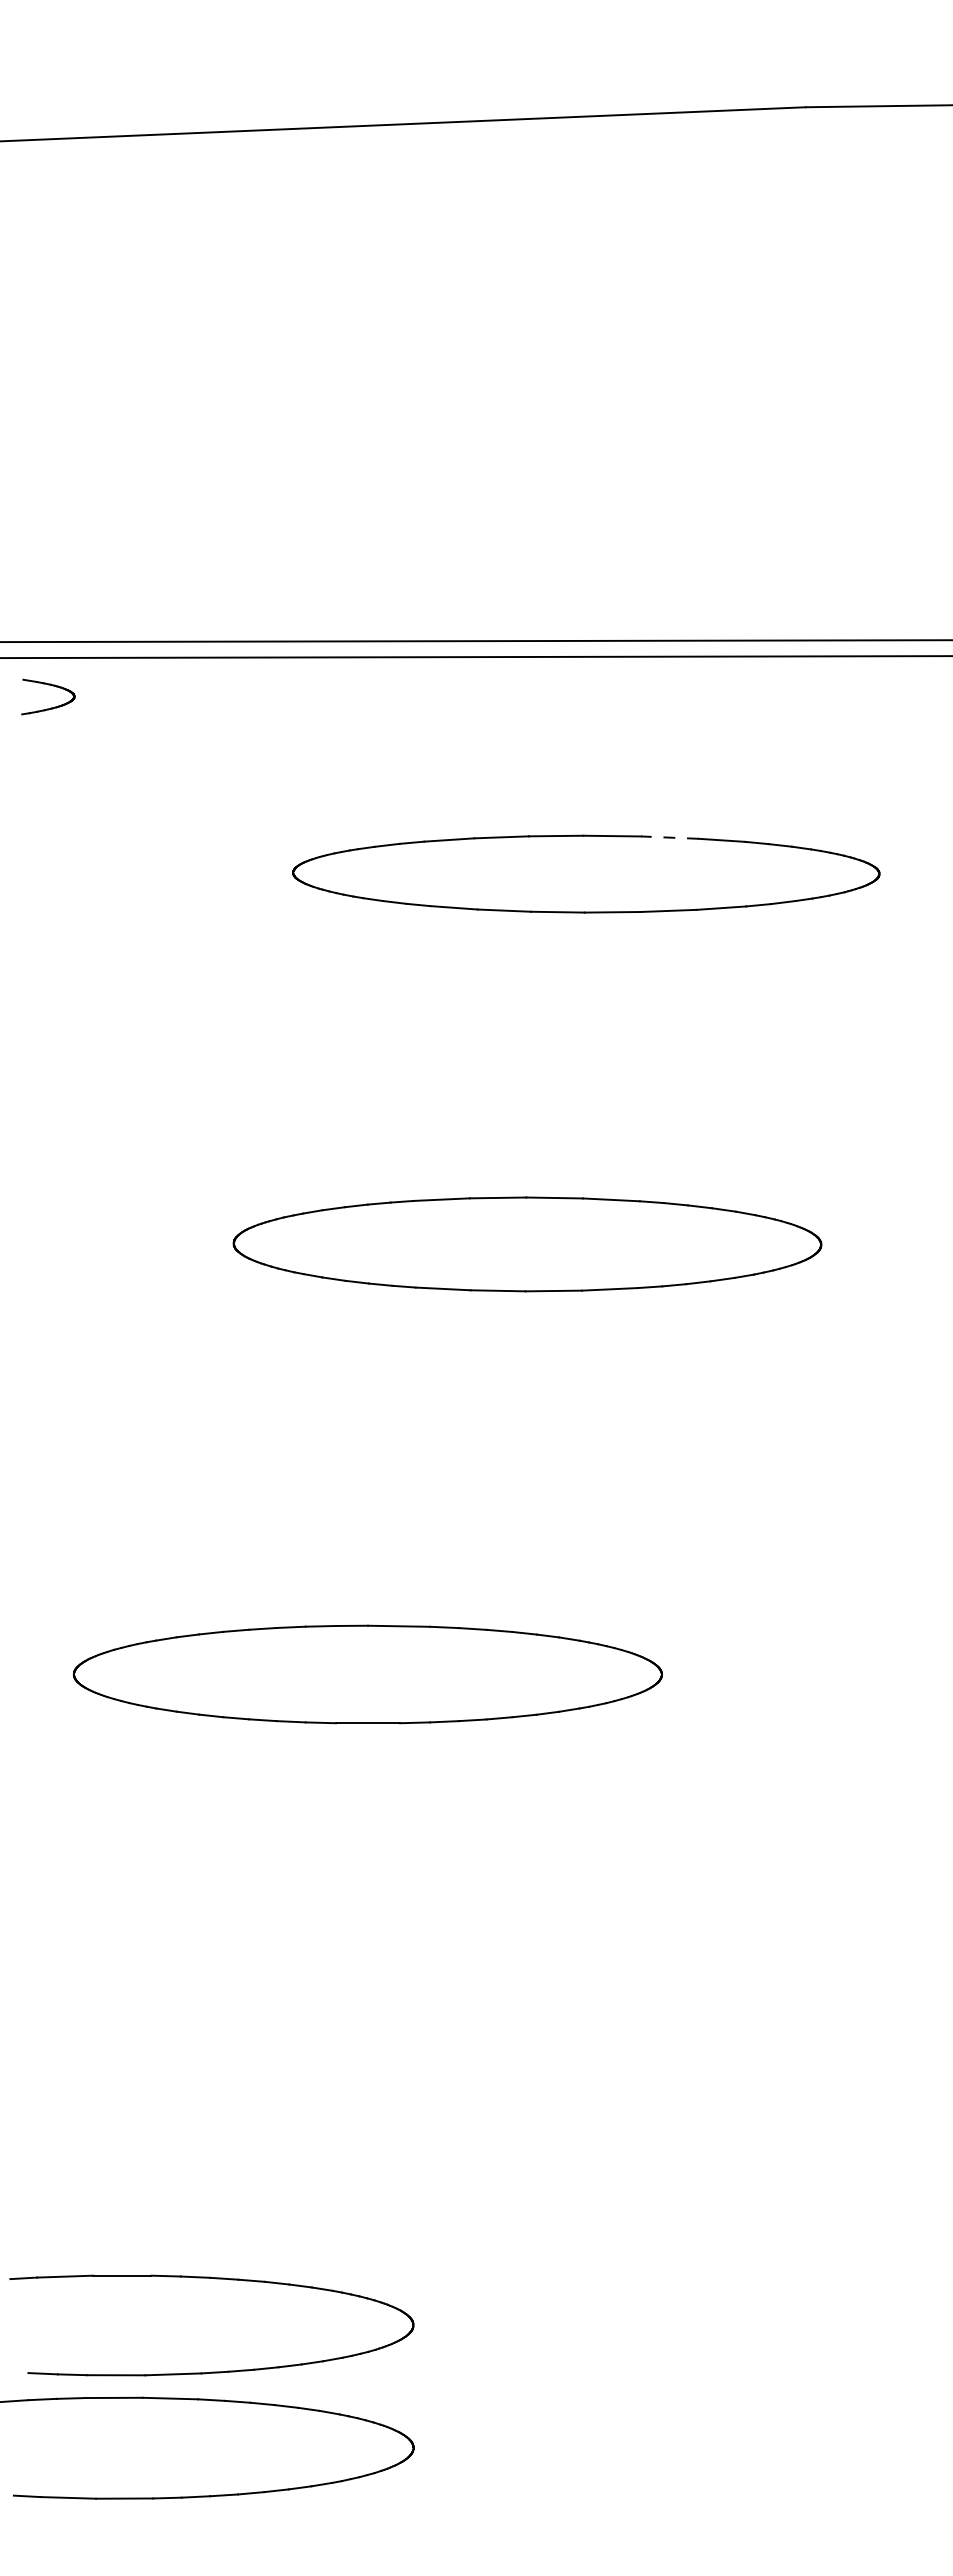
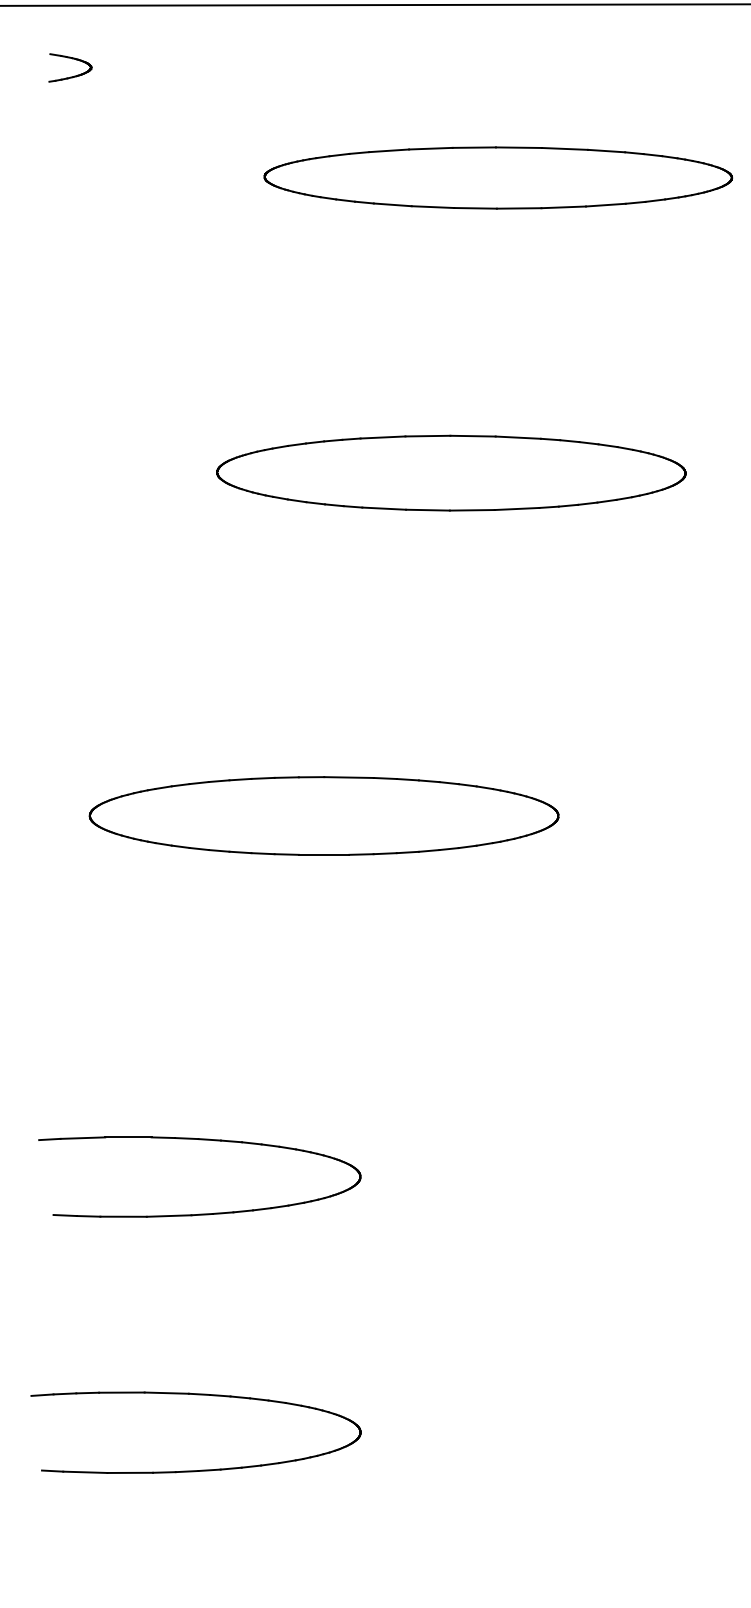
part: (52, 686) -> (73, 59), moved
line: (669, 837) -> (564, 148), dashed -> solid
part: (211, 2371) -> (199, 1213), moved

